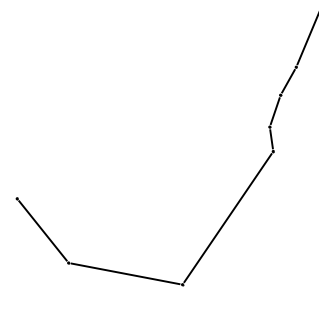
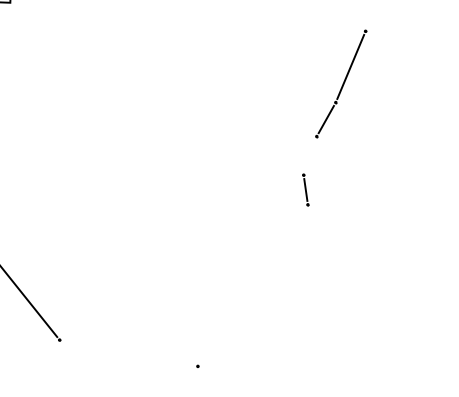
line: (274, 110) -> (309, 155), removed
line: (227, 218) -> (252, 285), removed
line: (125, 273) -> (128, 352), removed

